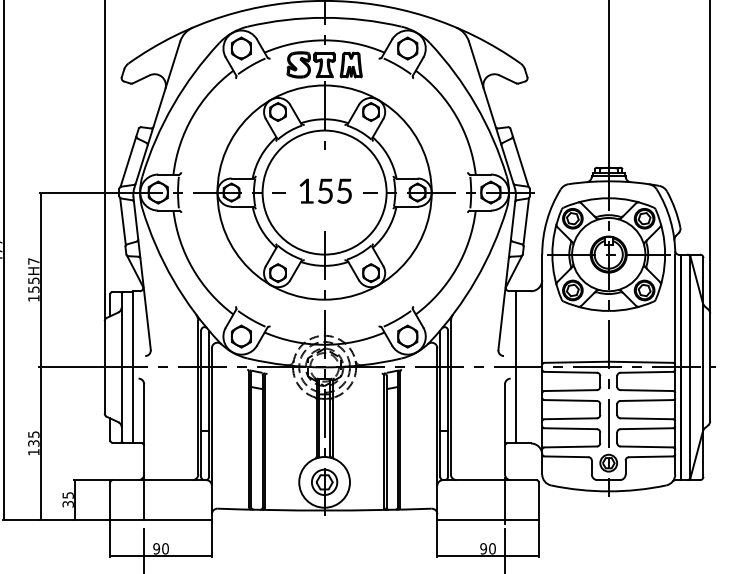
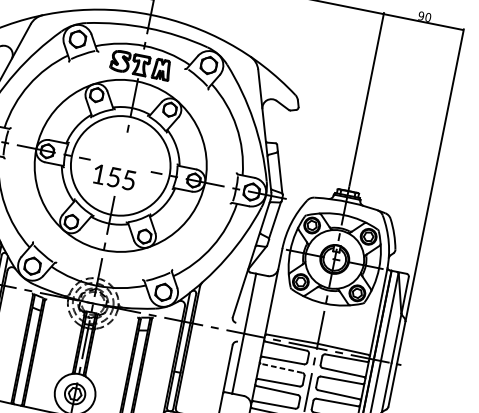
text: (325, 190) -> (114, 176), moved
line: (570, 400) -> (281, 368), solid -> dashed

